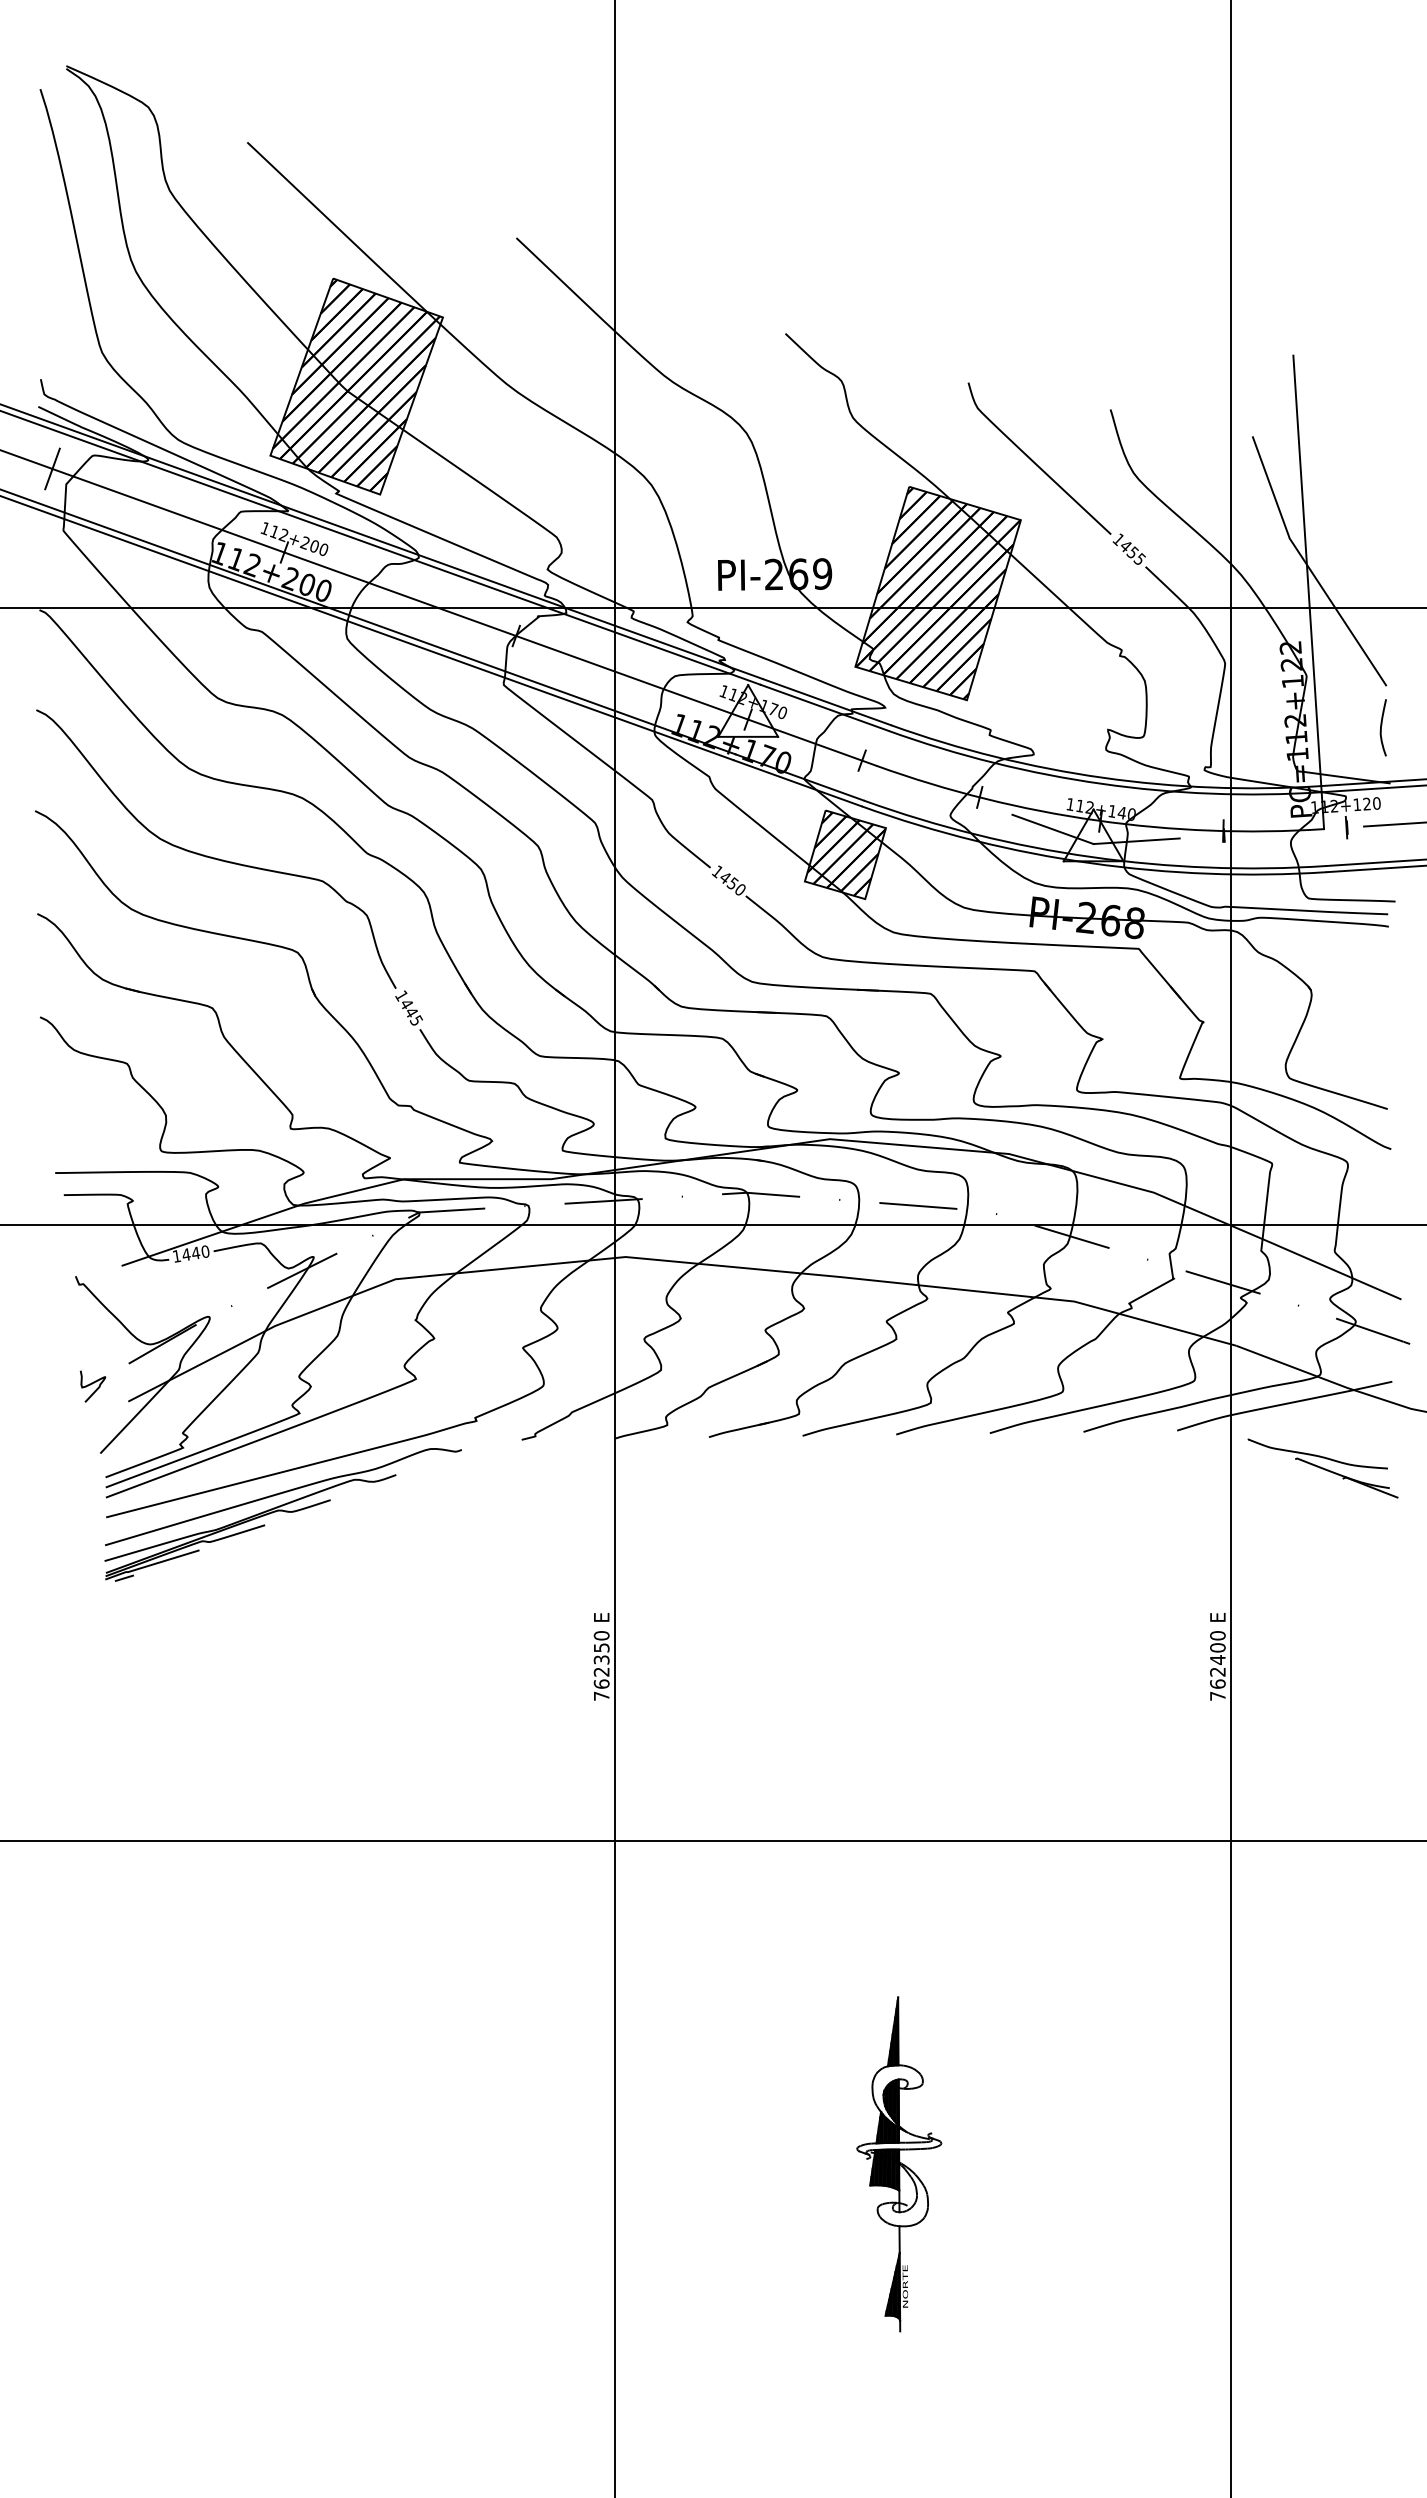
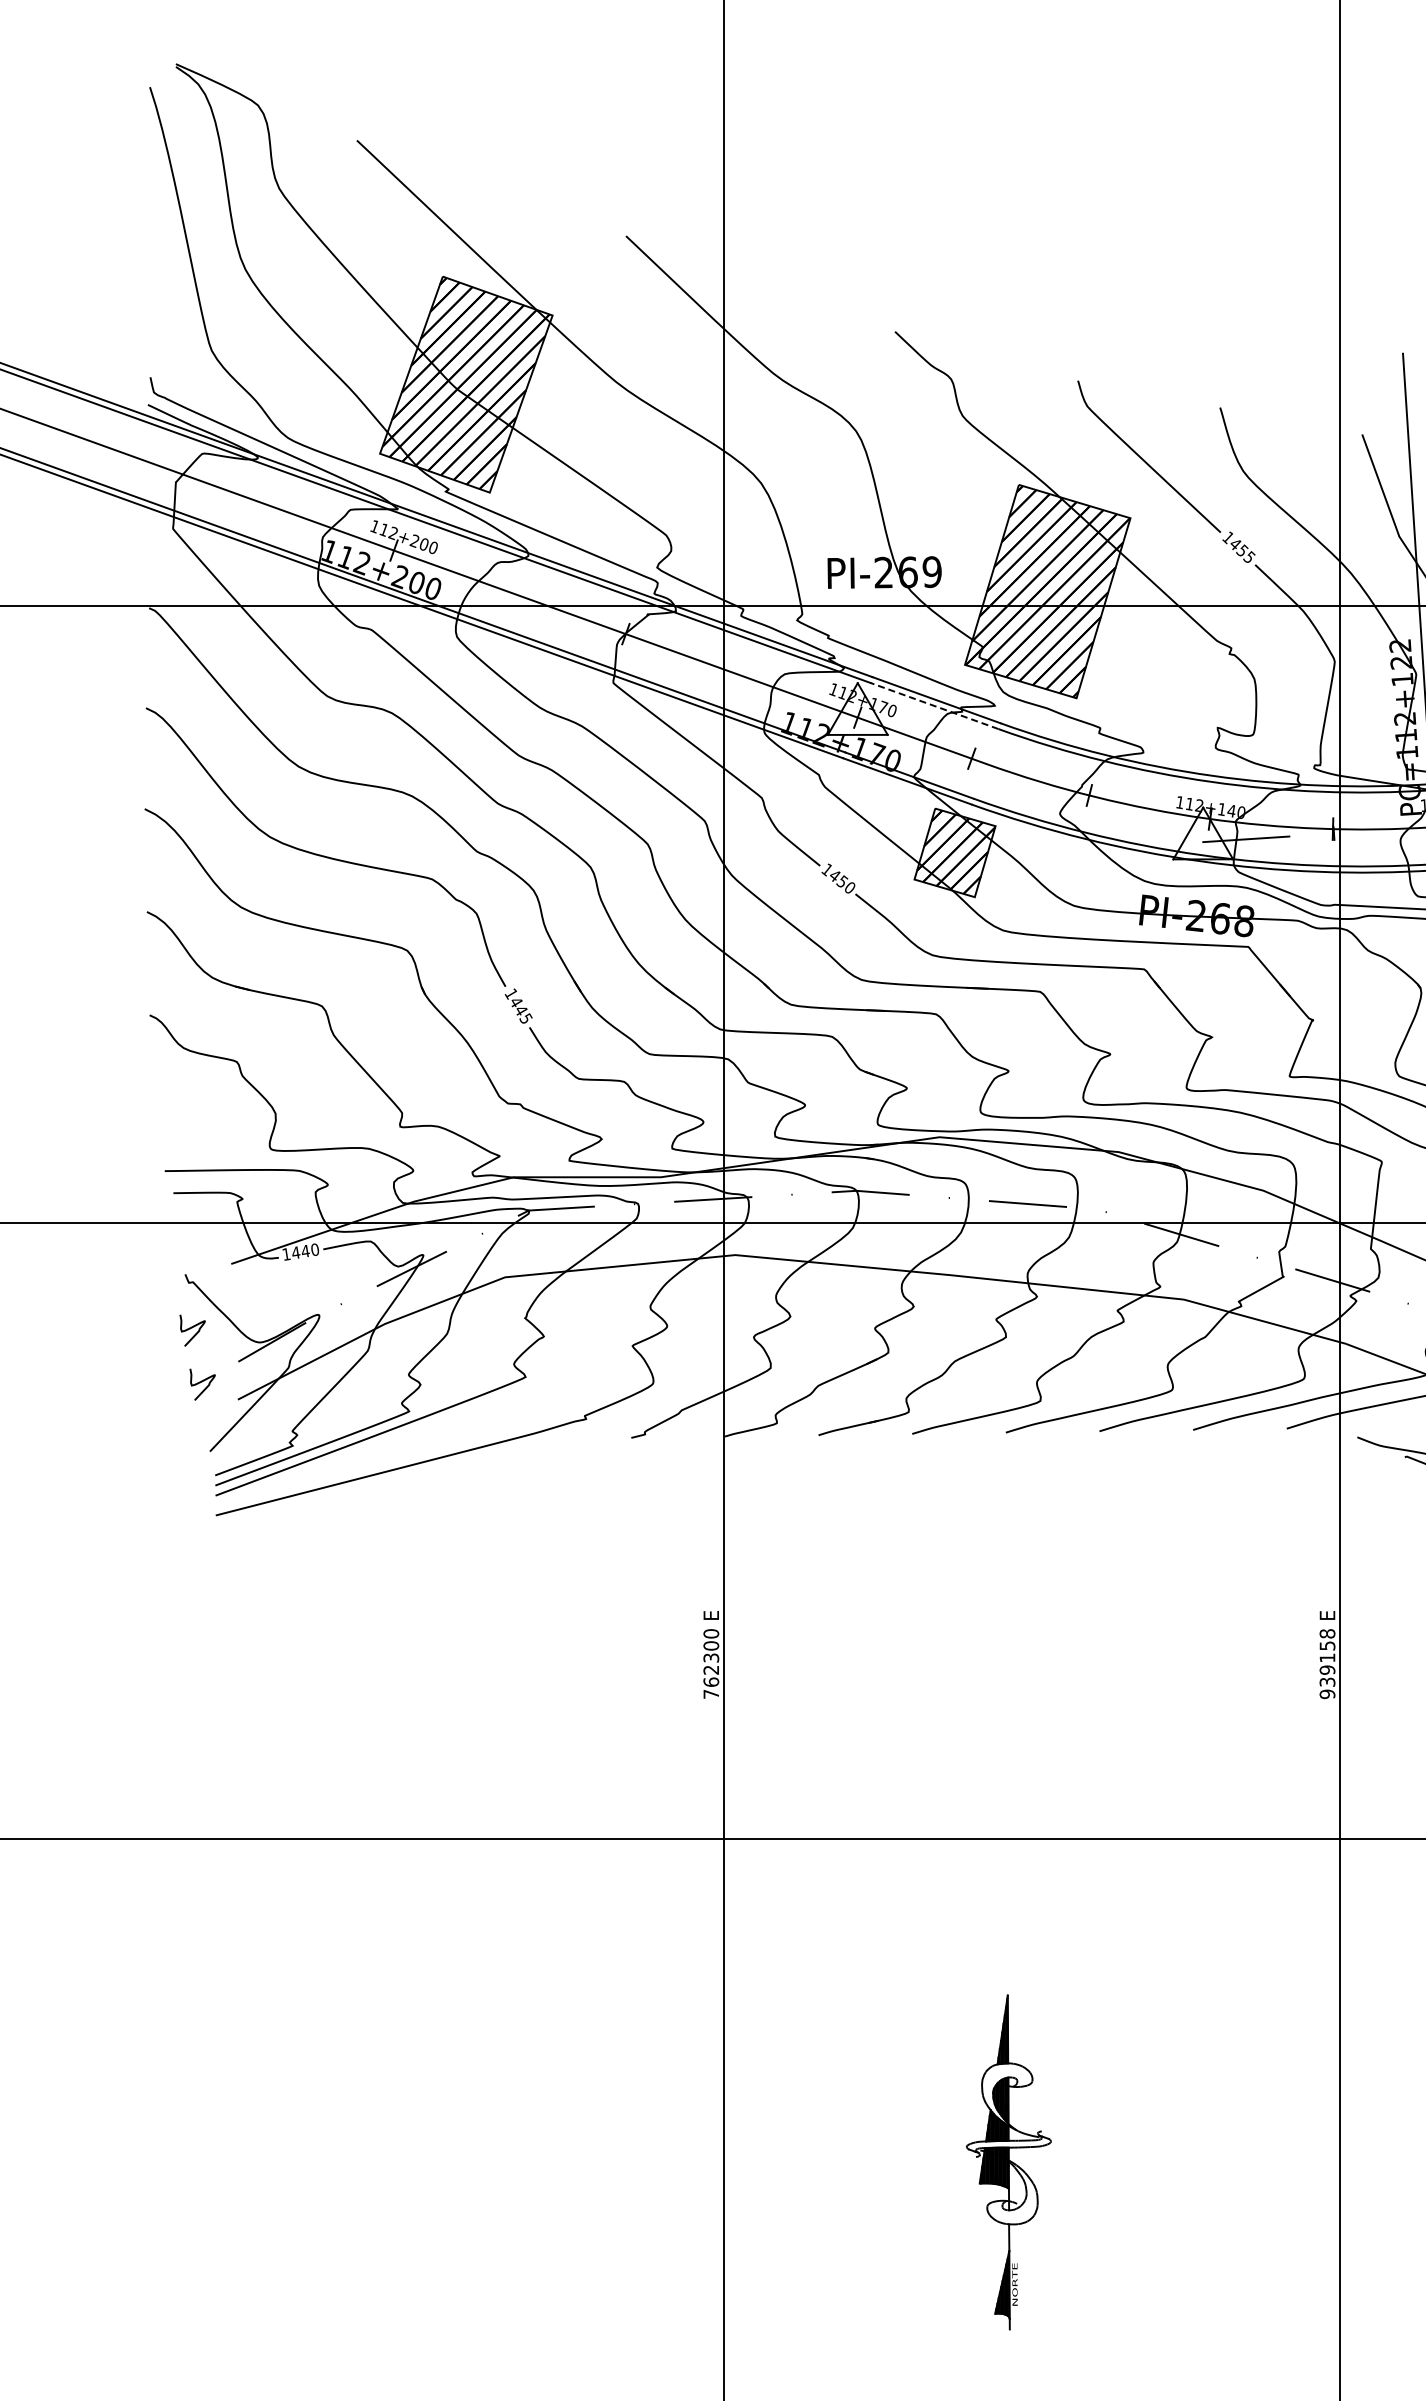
line: (52, 468) -> (162, 466), removed
line: (824, 707) -> (934, 705), solid -> dashed
line: (1052, 829) -> (1162, 827), removed
curve: (82, 1330) -> (192, 1328), added
part: (282, 1514) -> (392, 1512), removed
text: (601, 1647) -> (711, 1645), 762350 -> 762300
text: (1217, 1665) -> (1327, 1663), 762400 -> 939158

